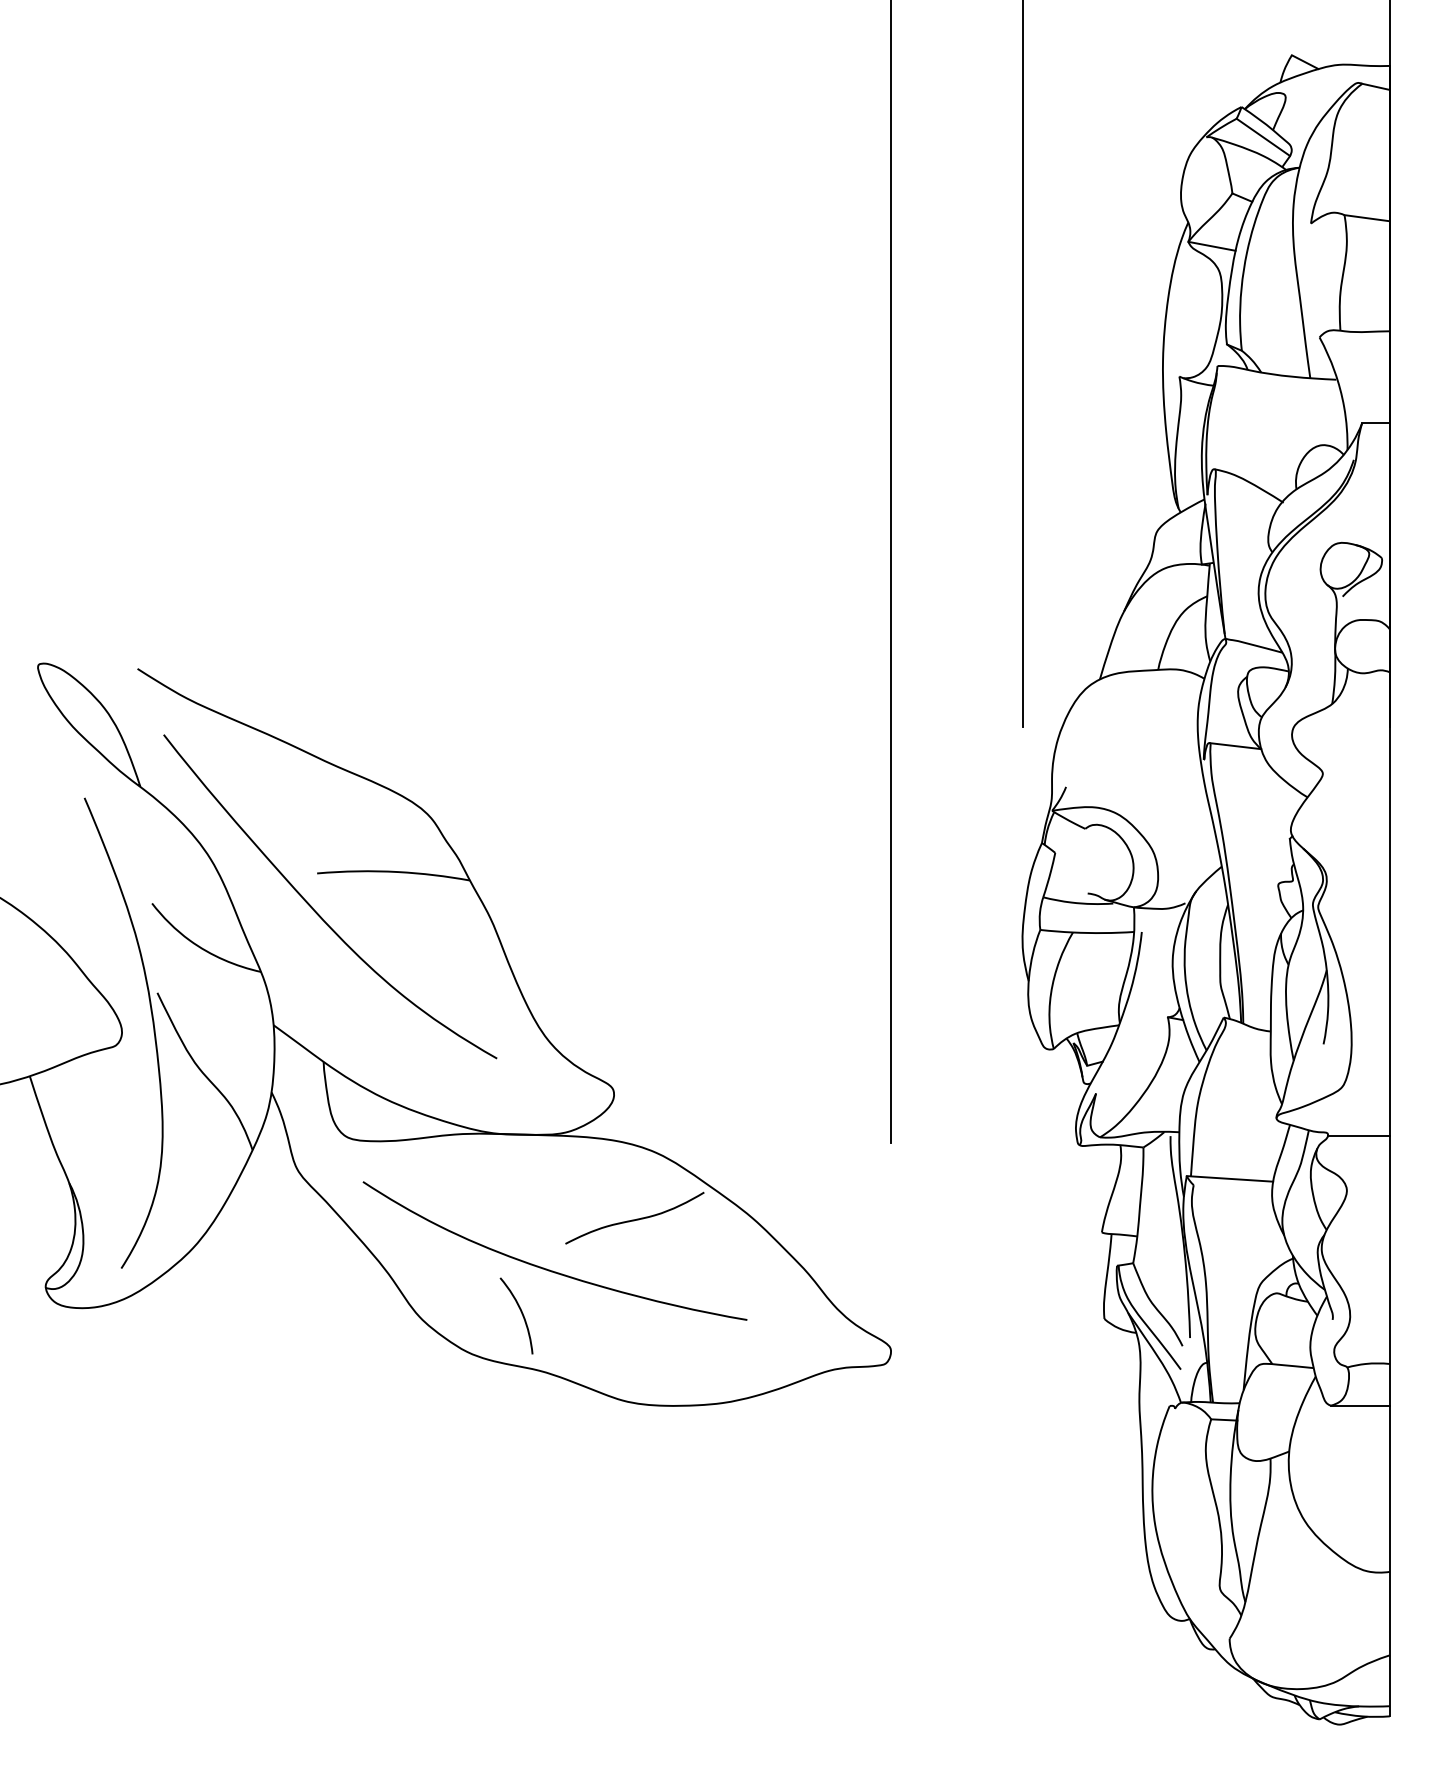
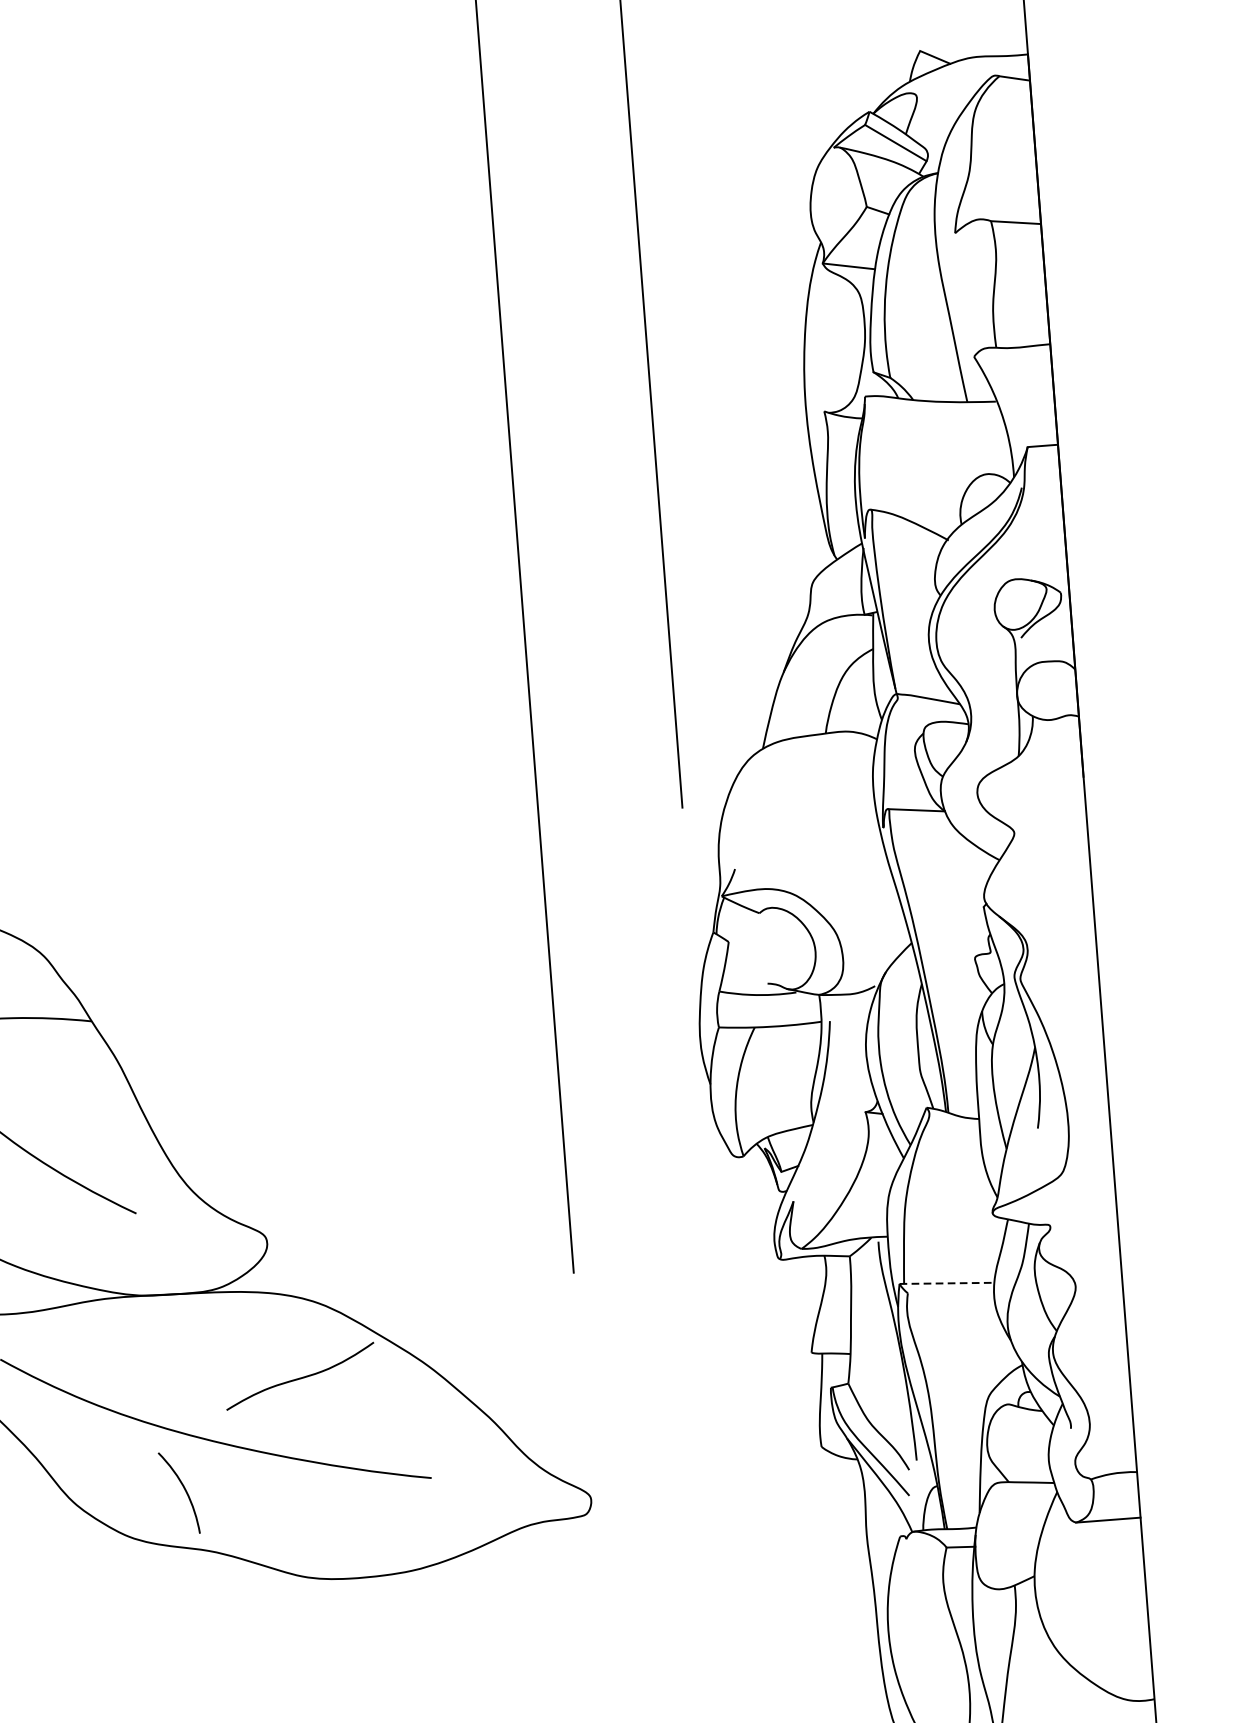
line: (1358, 1135) -> (1083, 1225), removed
line: (1230, 1178) -> (947, 1282), solid -> dashed

